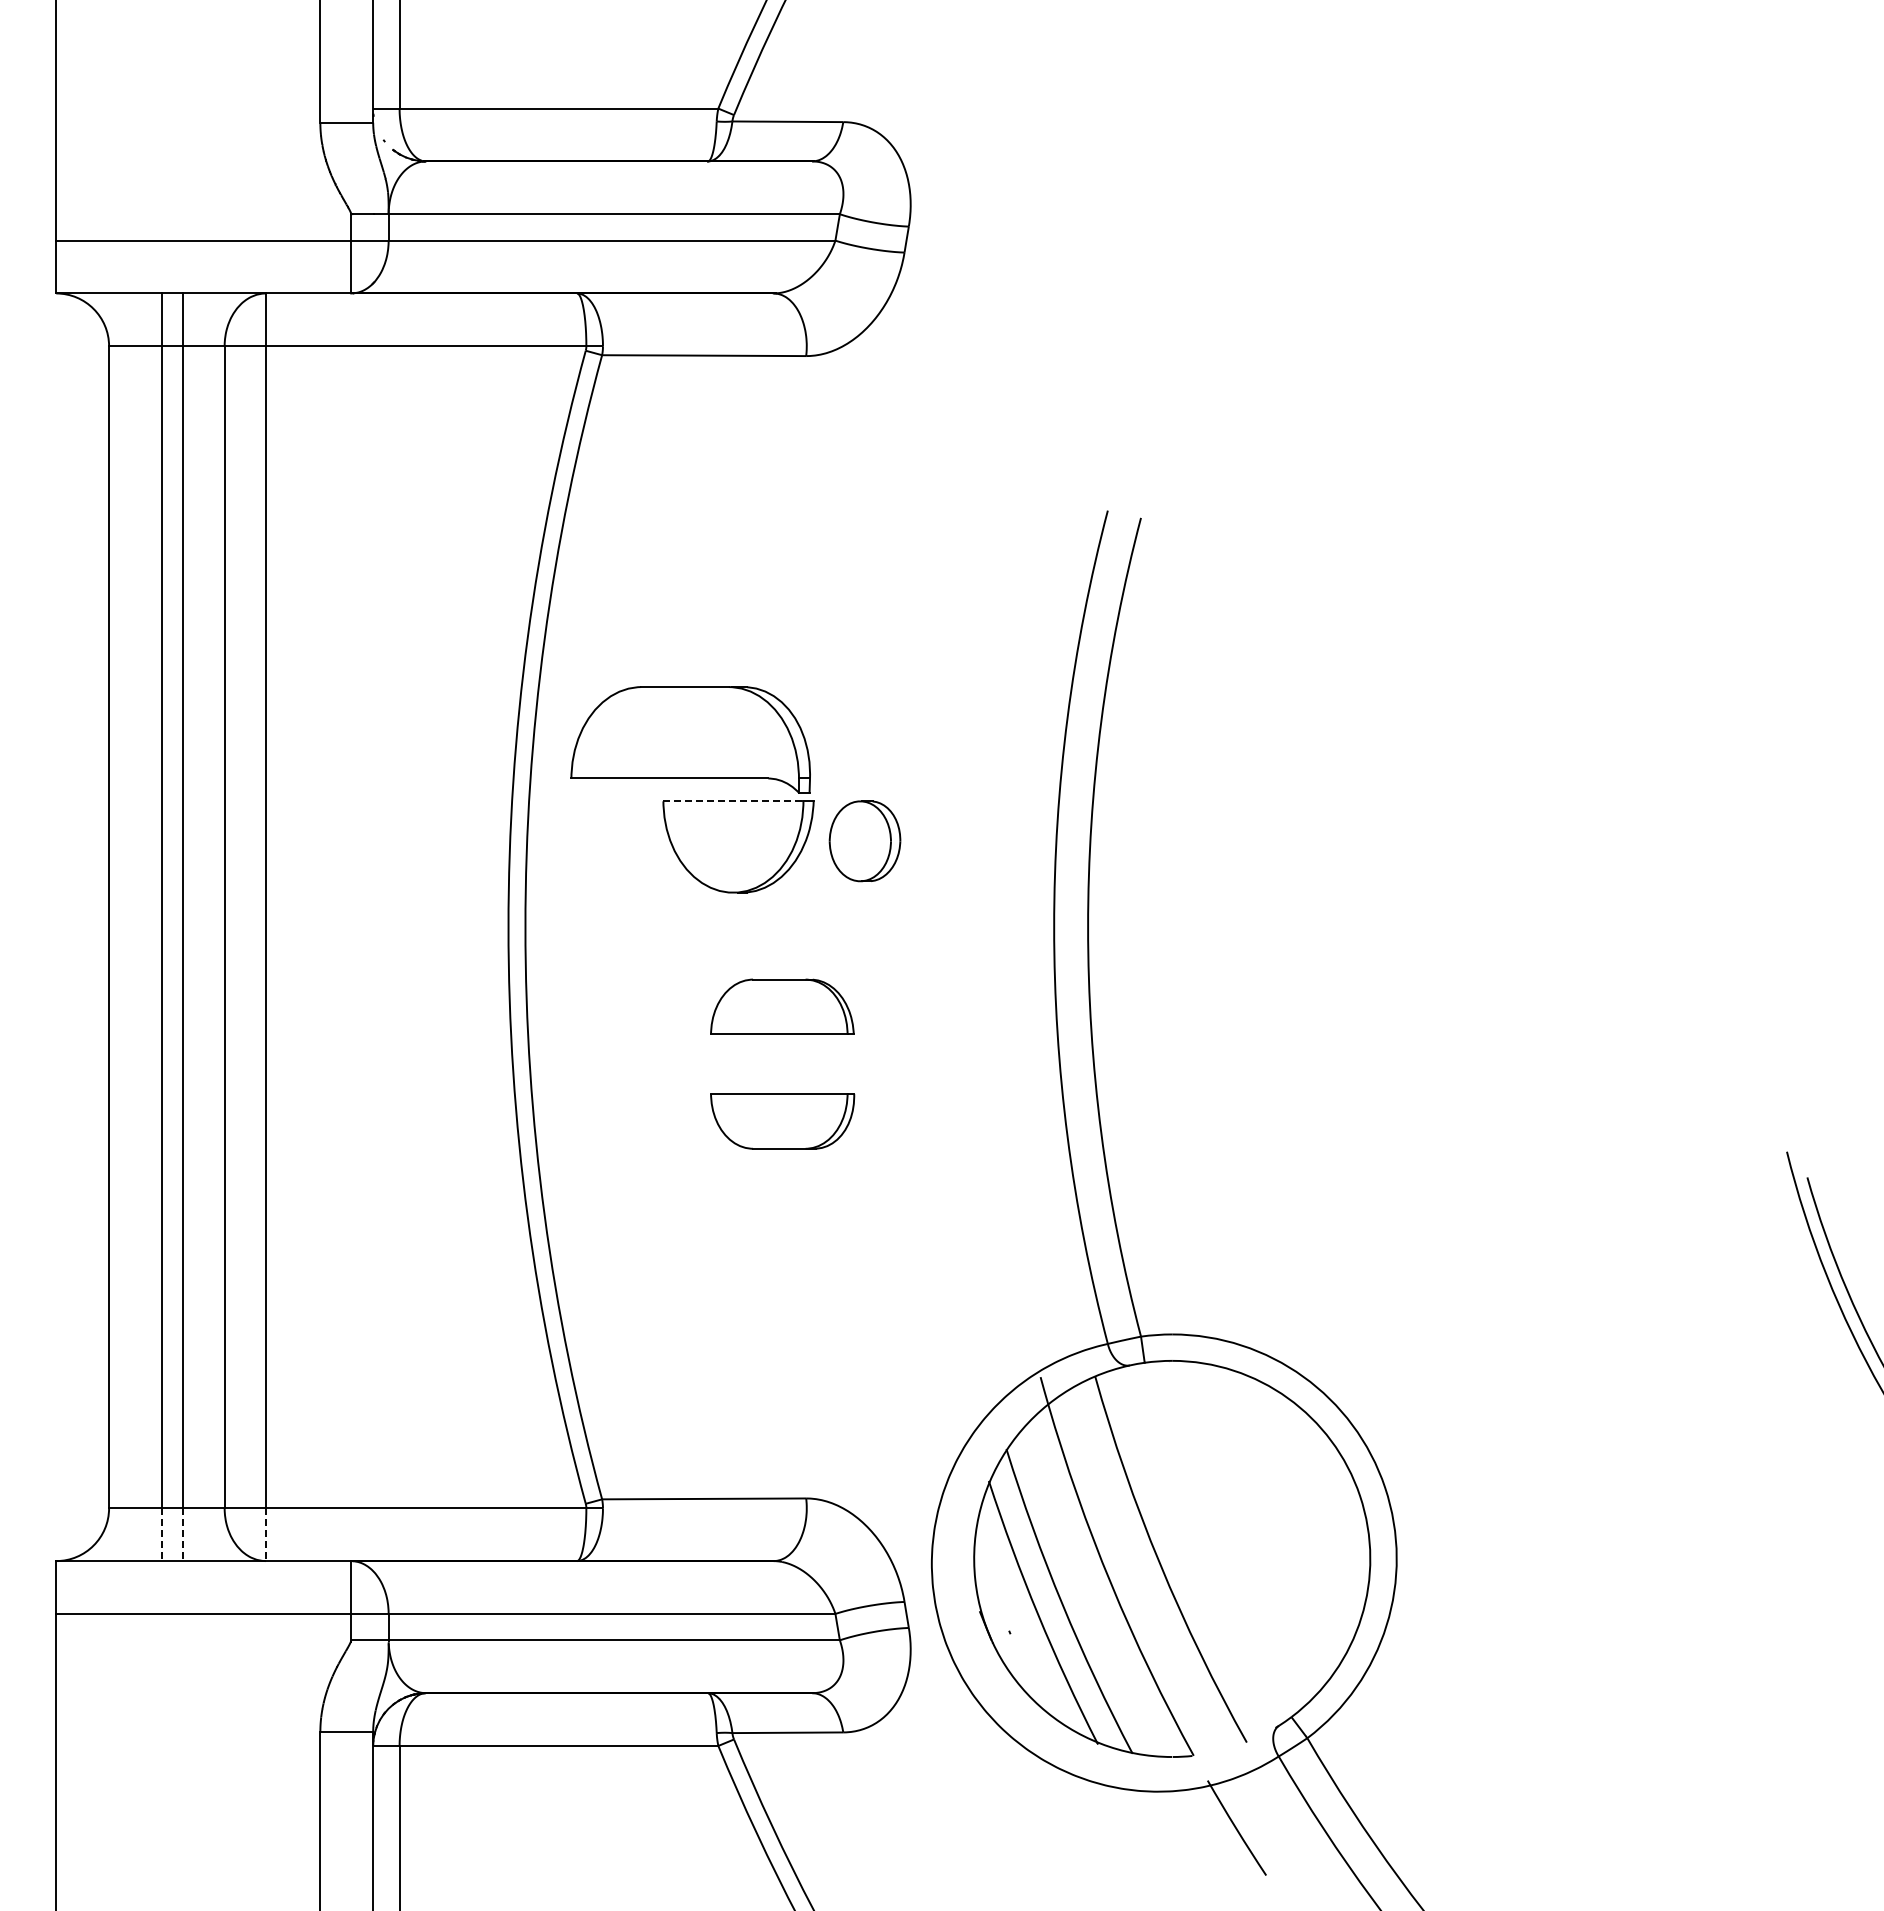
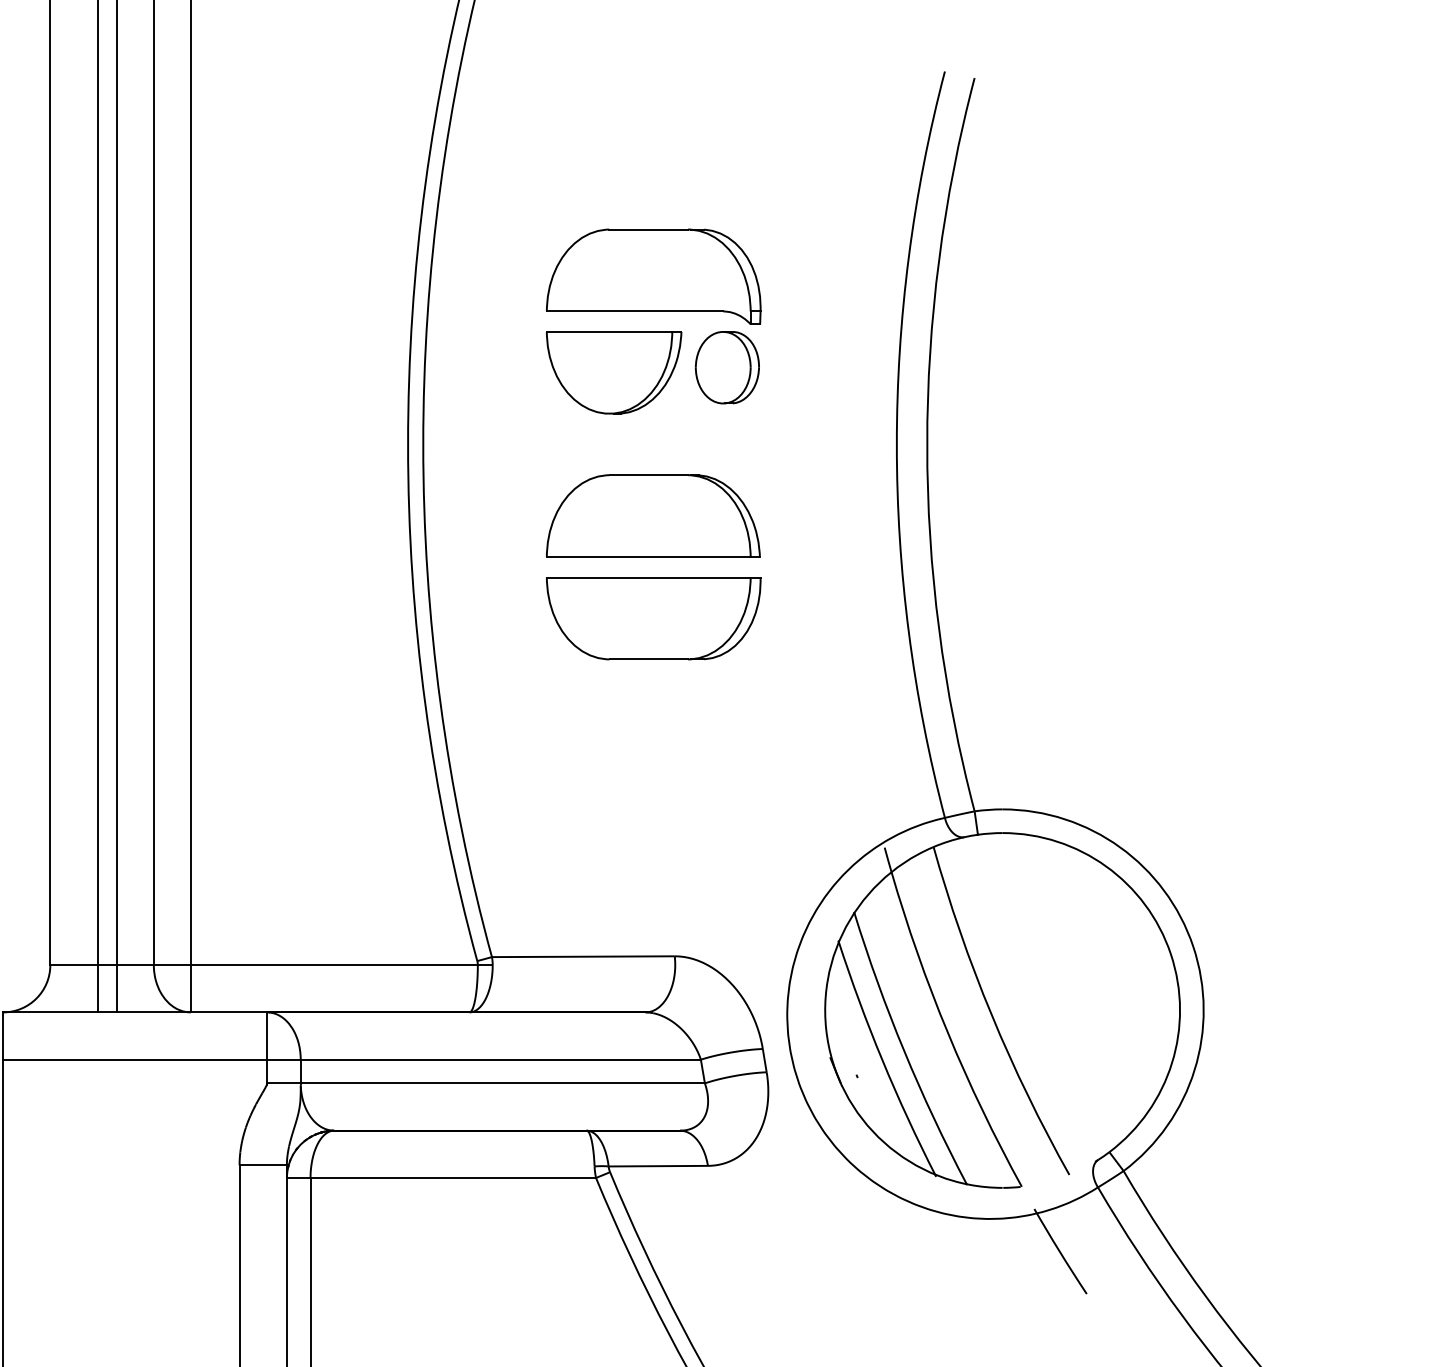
part: (690, 739) -> (653, 276), moved
line: (733, 801) -> (609, 332), dashed -> solid
part: (782, 1006) -> (653, 515), size x1.67
part: (782, 1121) -> (653, 618), size x1.67
line: (161, 1535) -> (97, 989), dashed -> solid
line: (183, 1535) -> (116, 989), dashed -> solid
line: (265, 1535) -> (190, 989), dashed -> solid

